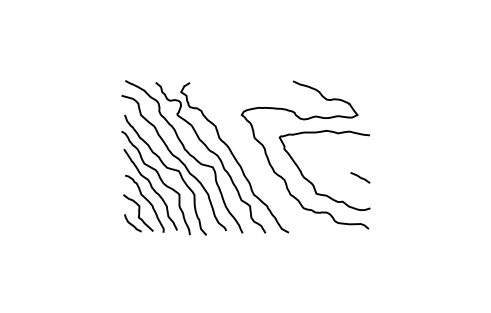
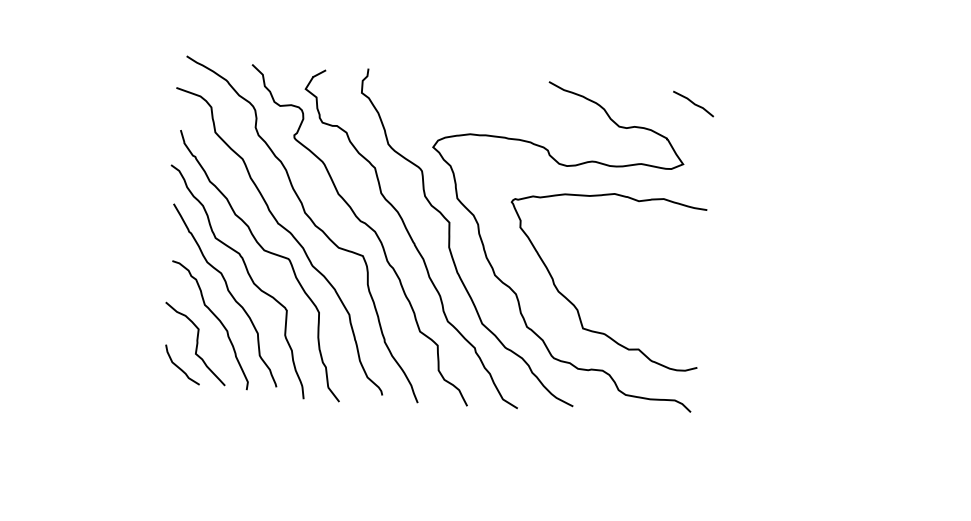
curve: (253, 158) -> (452, 242), added
line: (360, 177) -> (693, 103), moved

